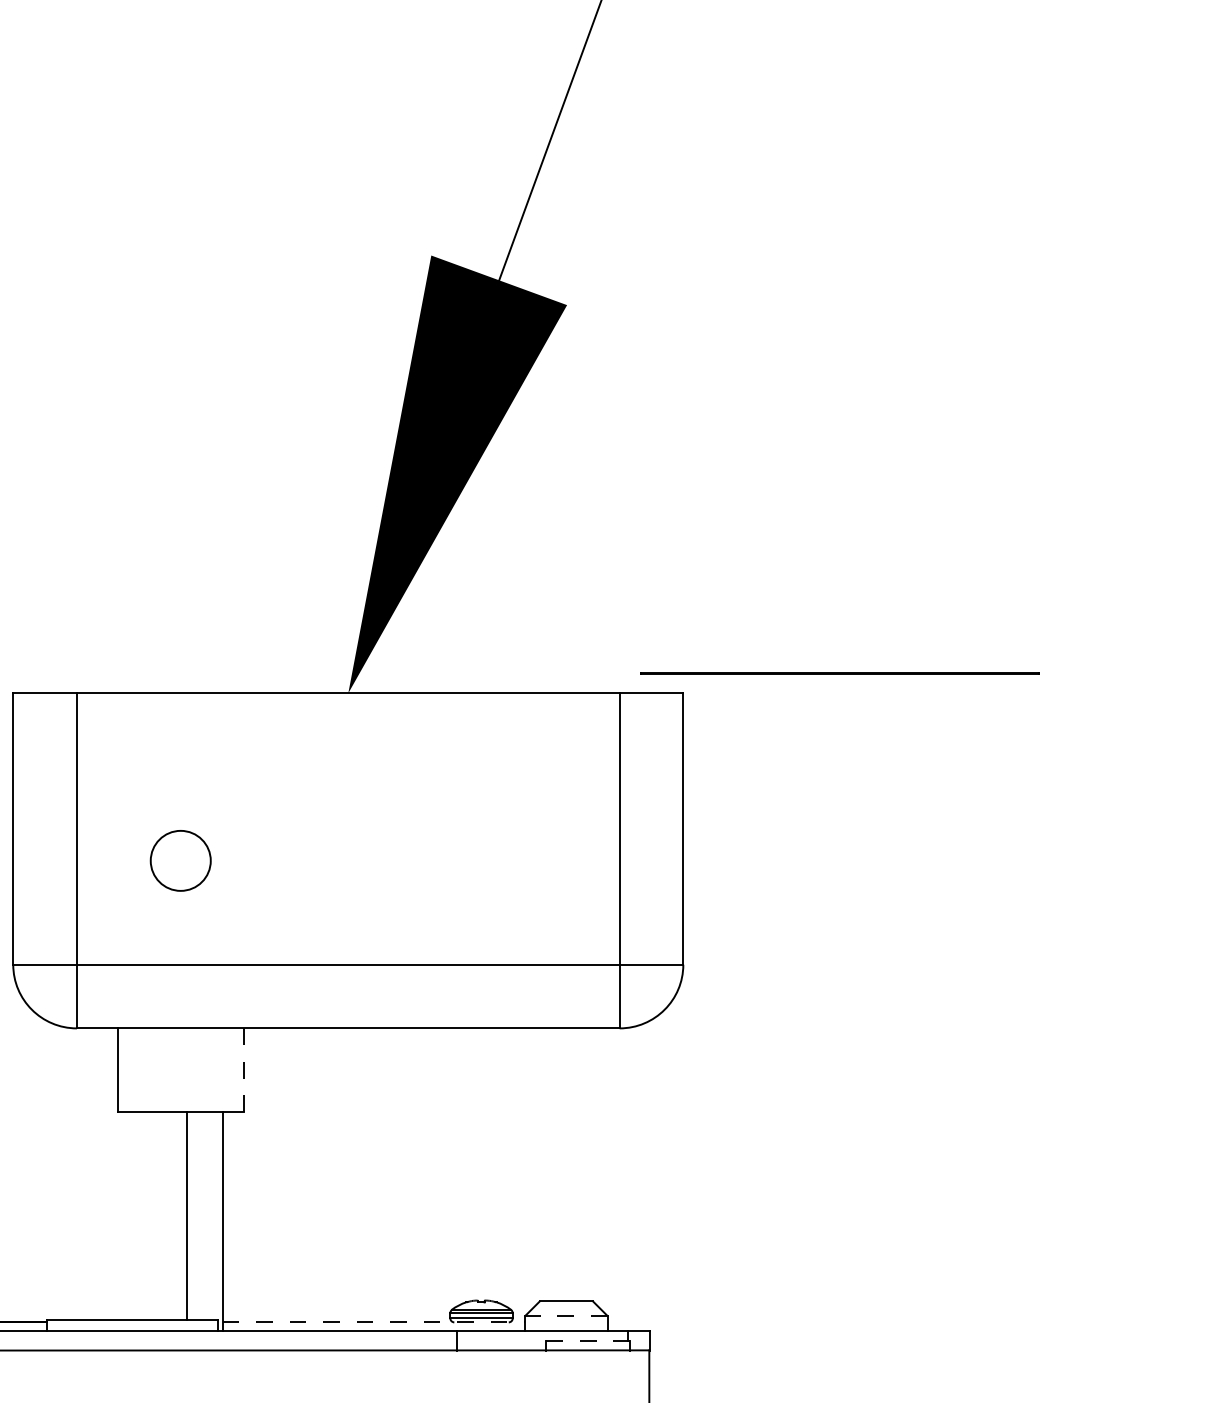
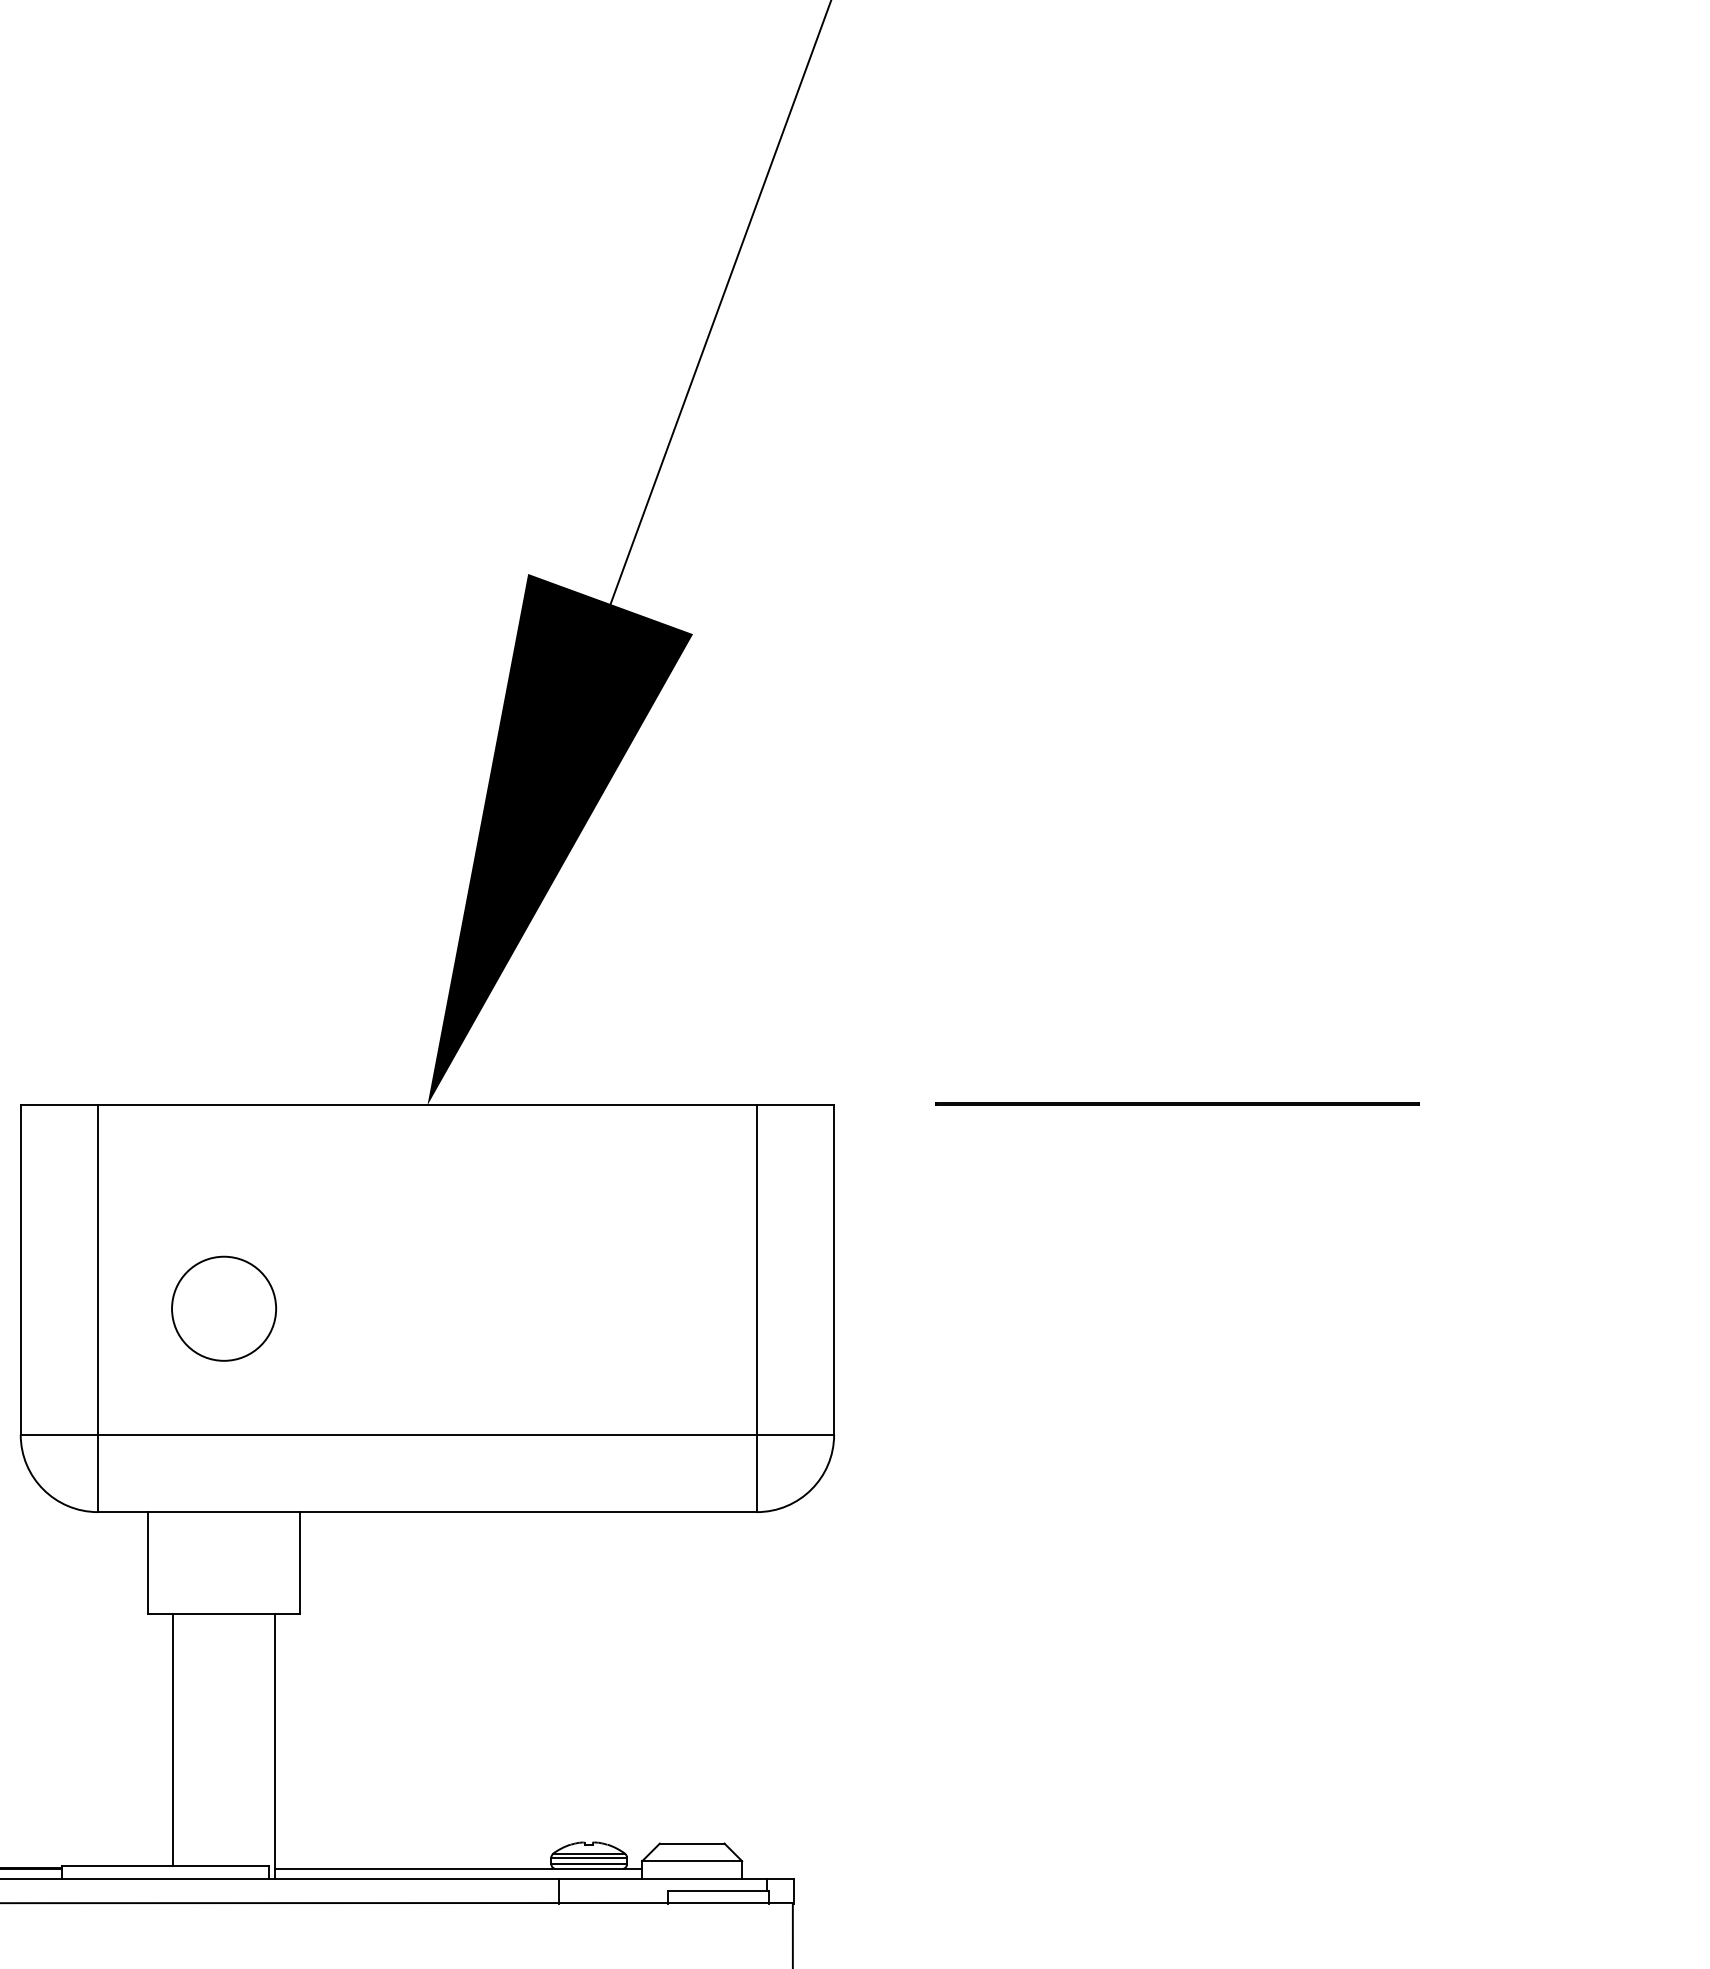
line: (840, 672) -> (1177, 1103), moved
circle: (181, 860) -> (224, 1308), size x1.43
line: (243, 1069) -> (300, 1562), dashed -> solid
line: (186, 1215) -> (173, 1739), moved
line: (565, 1316) -> (691, 1861), dashed -> solid
line: (373, 1322) -> (458, 1869), dashed -> solid
line: (588, 1340) -> (718, 1891), dashed -> solid

